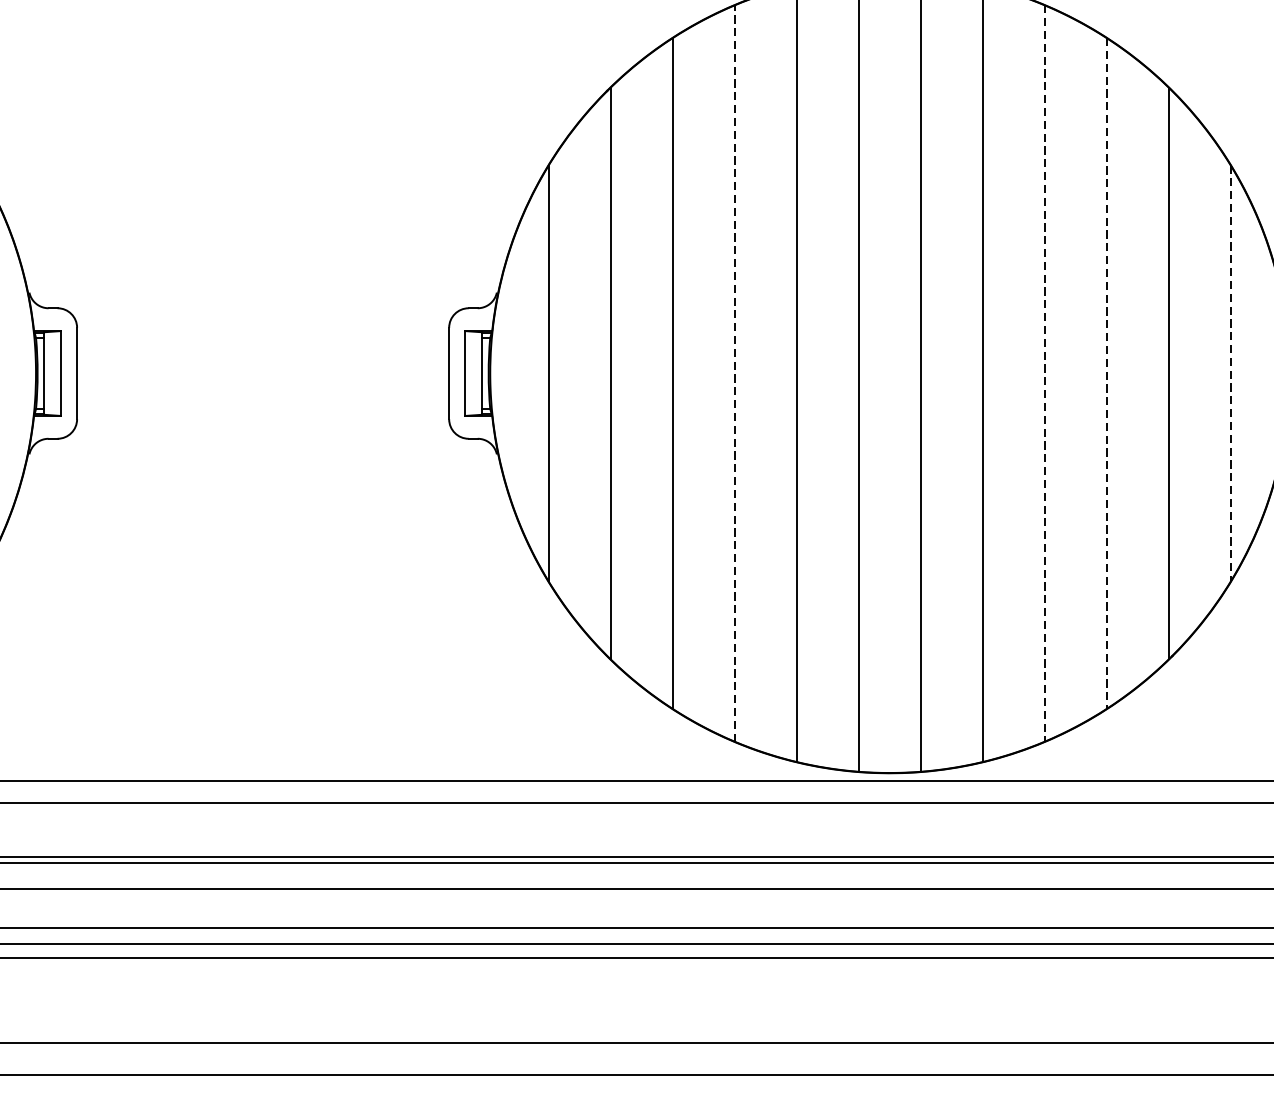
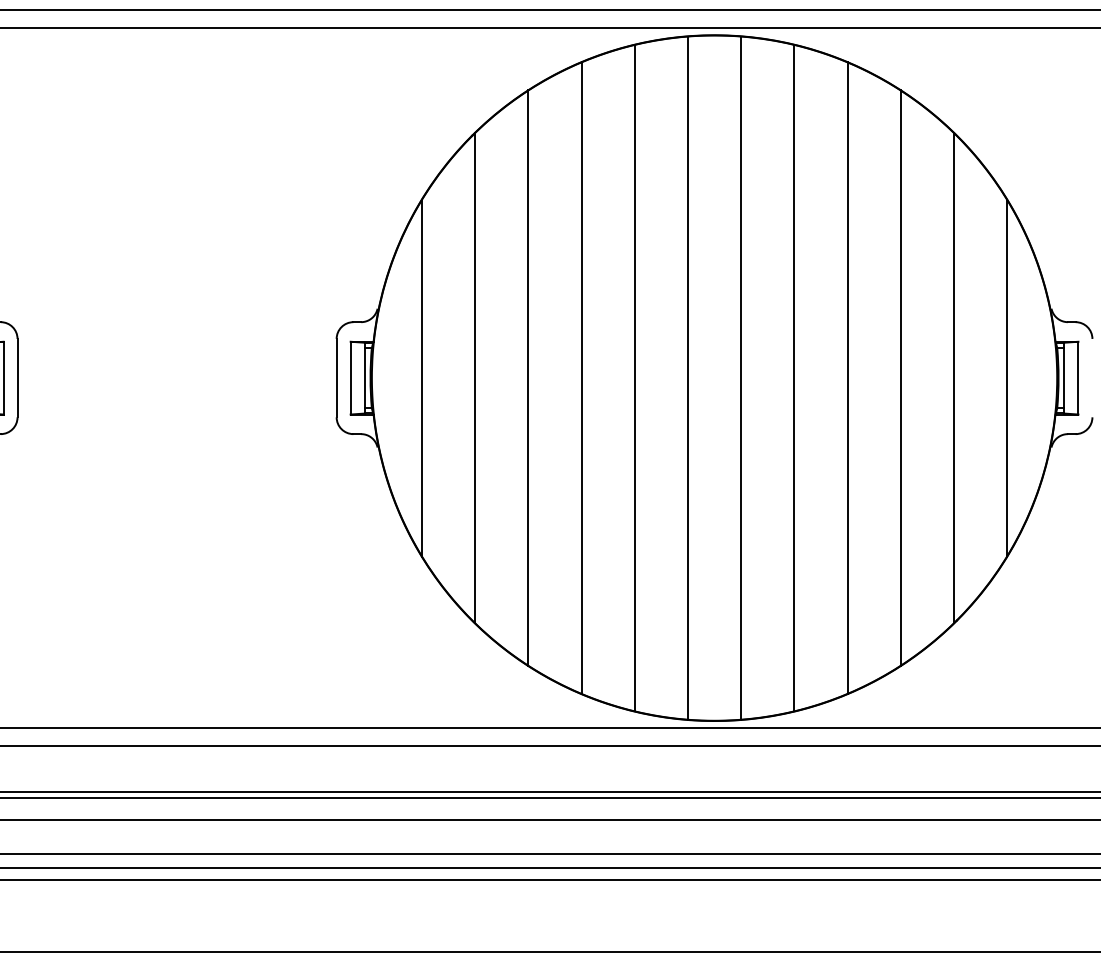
line: (734, 373) -> (581, 378), dashed -> solid
line: (1044, 373) -> (847, 378), dashed -> solid
line: (1106, 373) -> (900, 378), dashed -> solid
line: (1231, 373) -> (1007, 378), dashed -> solid

